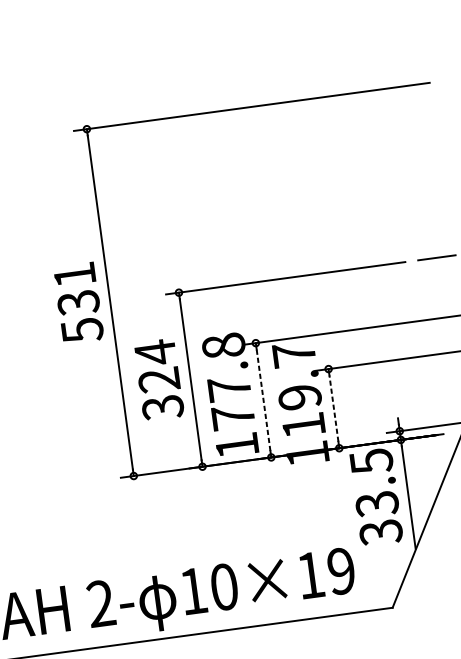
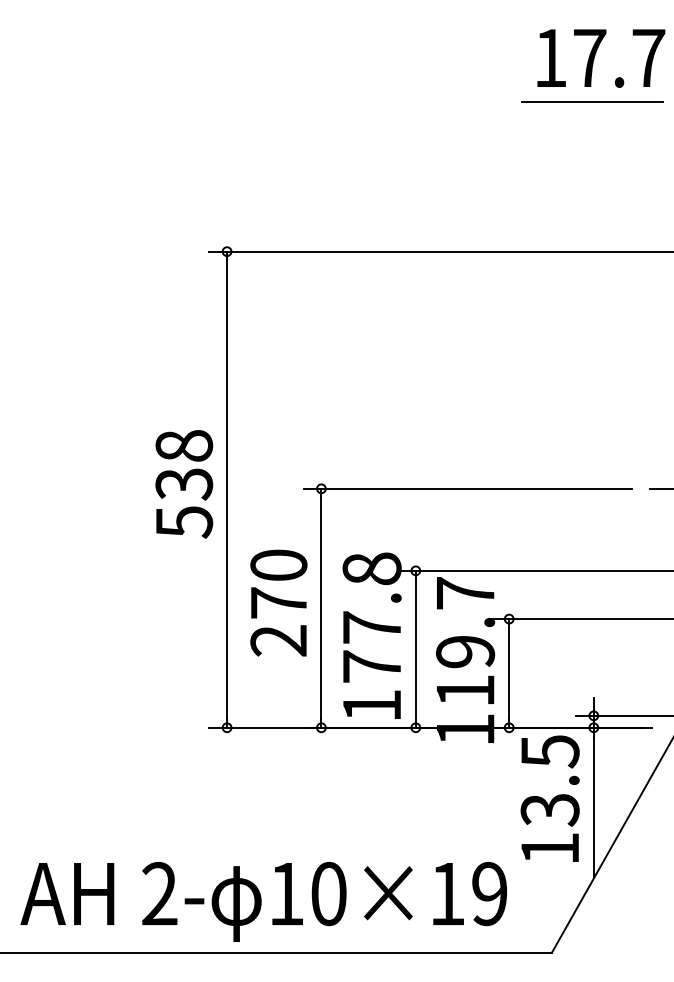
text: (74, 274) -> (184, 445), 531 -> 538
text: (158, 379) -> (278, 602), 324 -> 270
line: (263, 400) -> (415, 649), dashed -> solid
line: (334, 407) -> (509, 672), dashed -> solid
text: (380, 532) -> (549, 849), 33.5 -> 13.5

